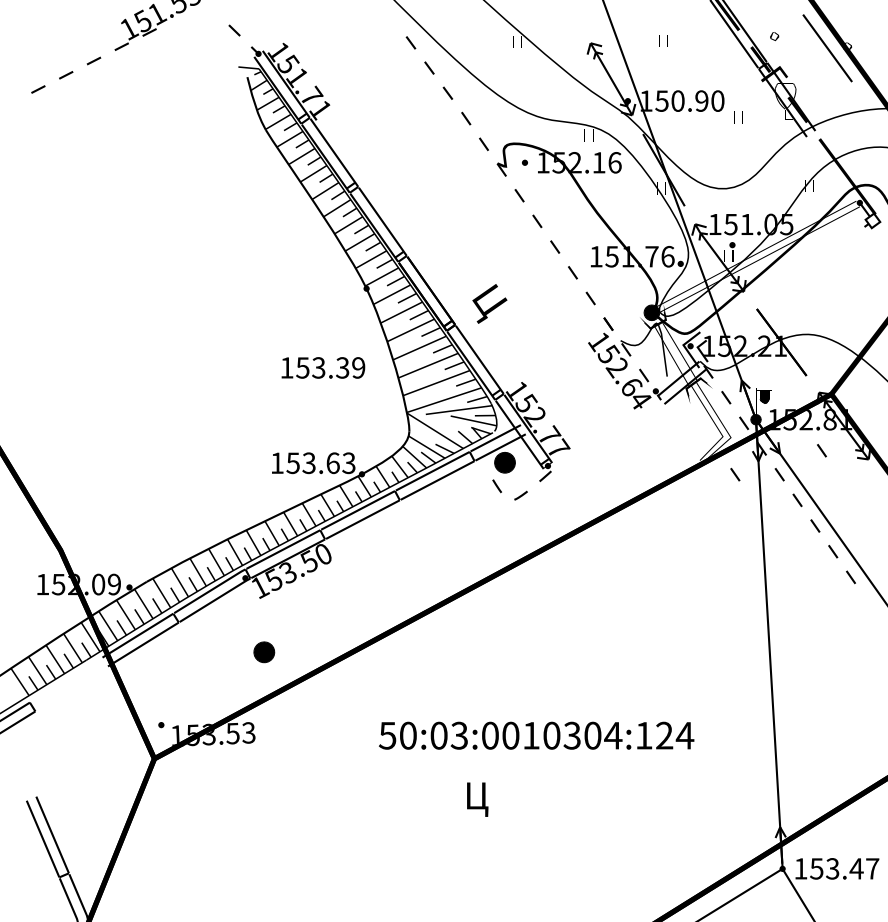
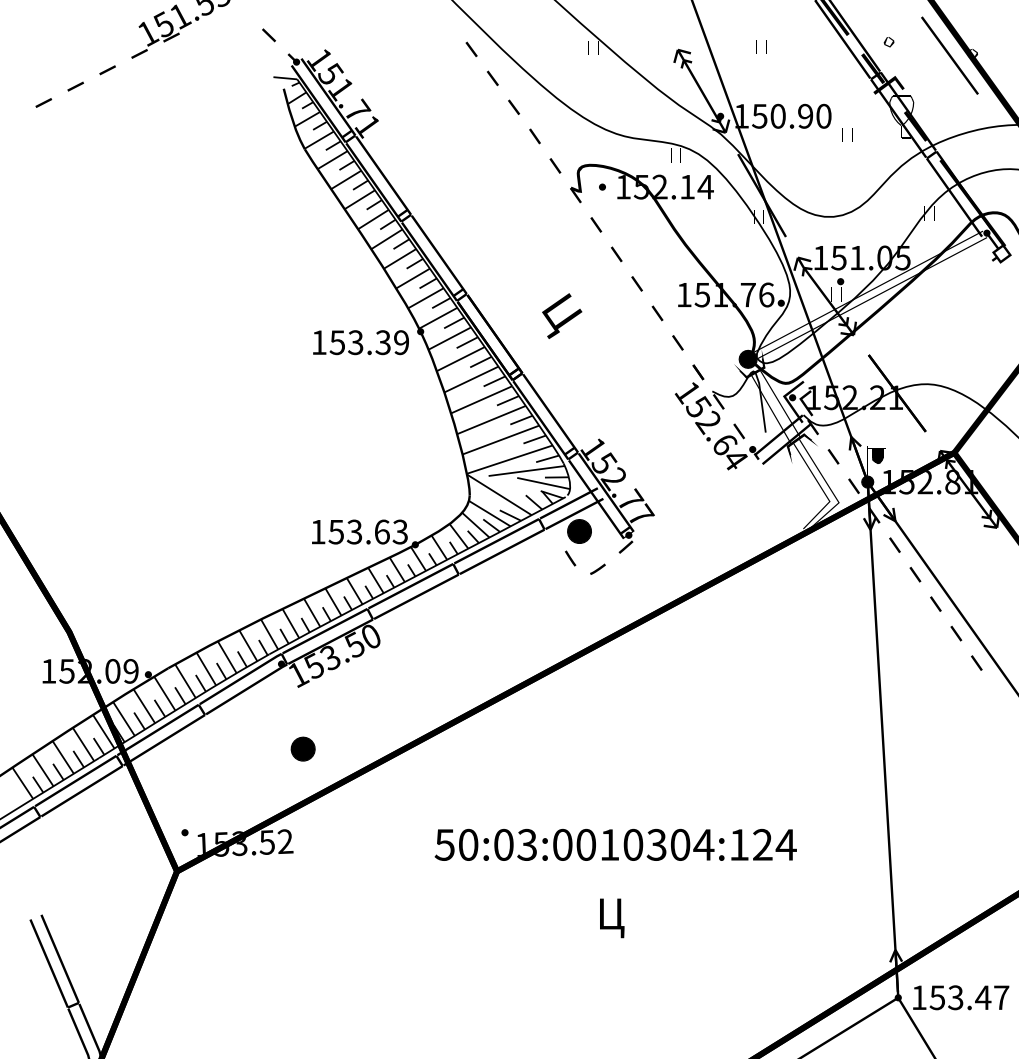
text: (614, 162) -> (705, 186), 152.16 -> 152.14
fill: (835, 168) -> (958, 193), added
text: (490, 303) -> (562, 315), moved
text: (322, 367) -> (360, 342), moved
line: (822, 450) -> (943, 517), removed
line: (734, 474) -> (843, 544), removed
fill: (68, 683) -> (78, 785), added
text: (248, 732) -> (285, 841), 153.53 -> 153.52
text: (477, 799) -> (612, 918), moved

